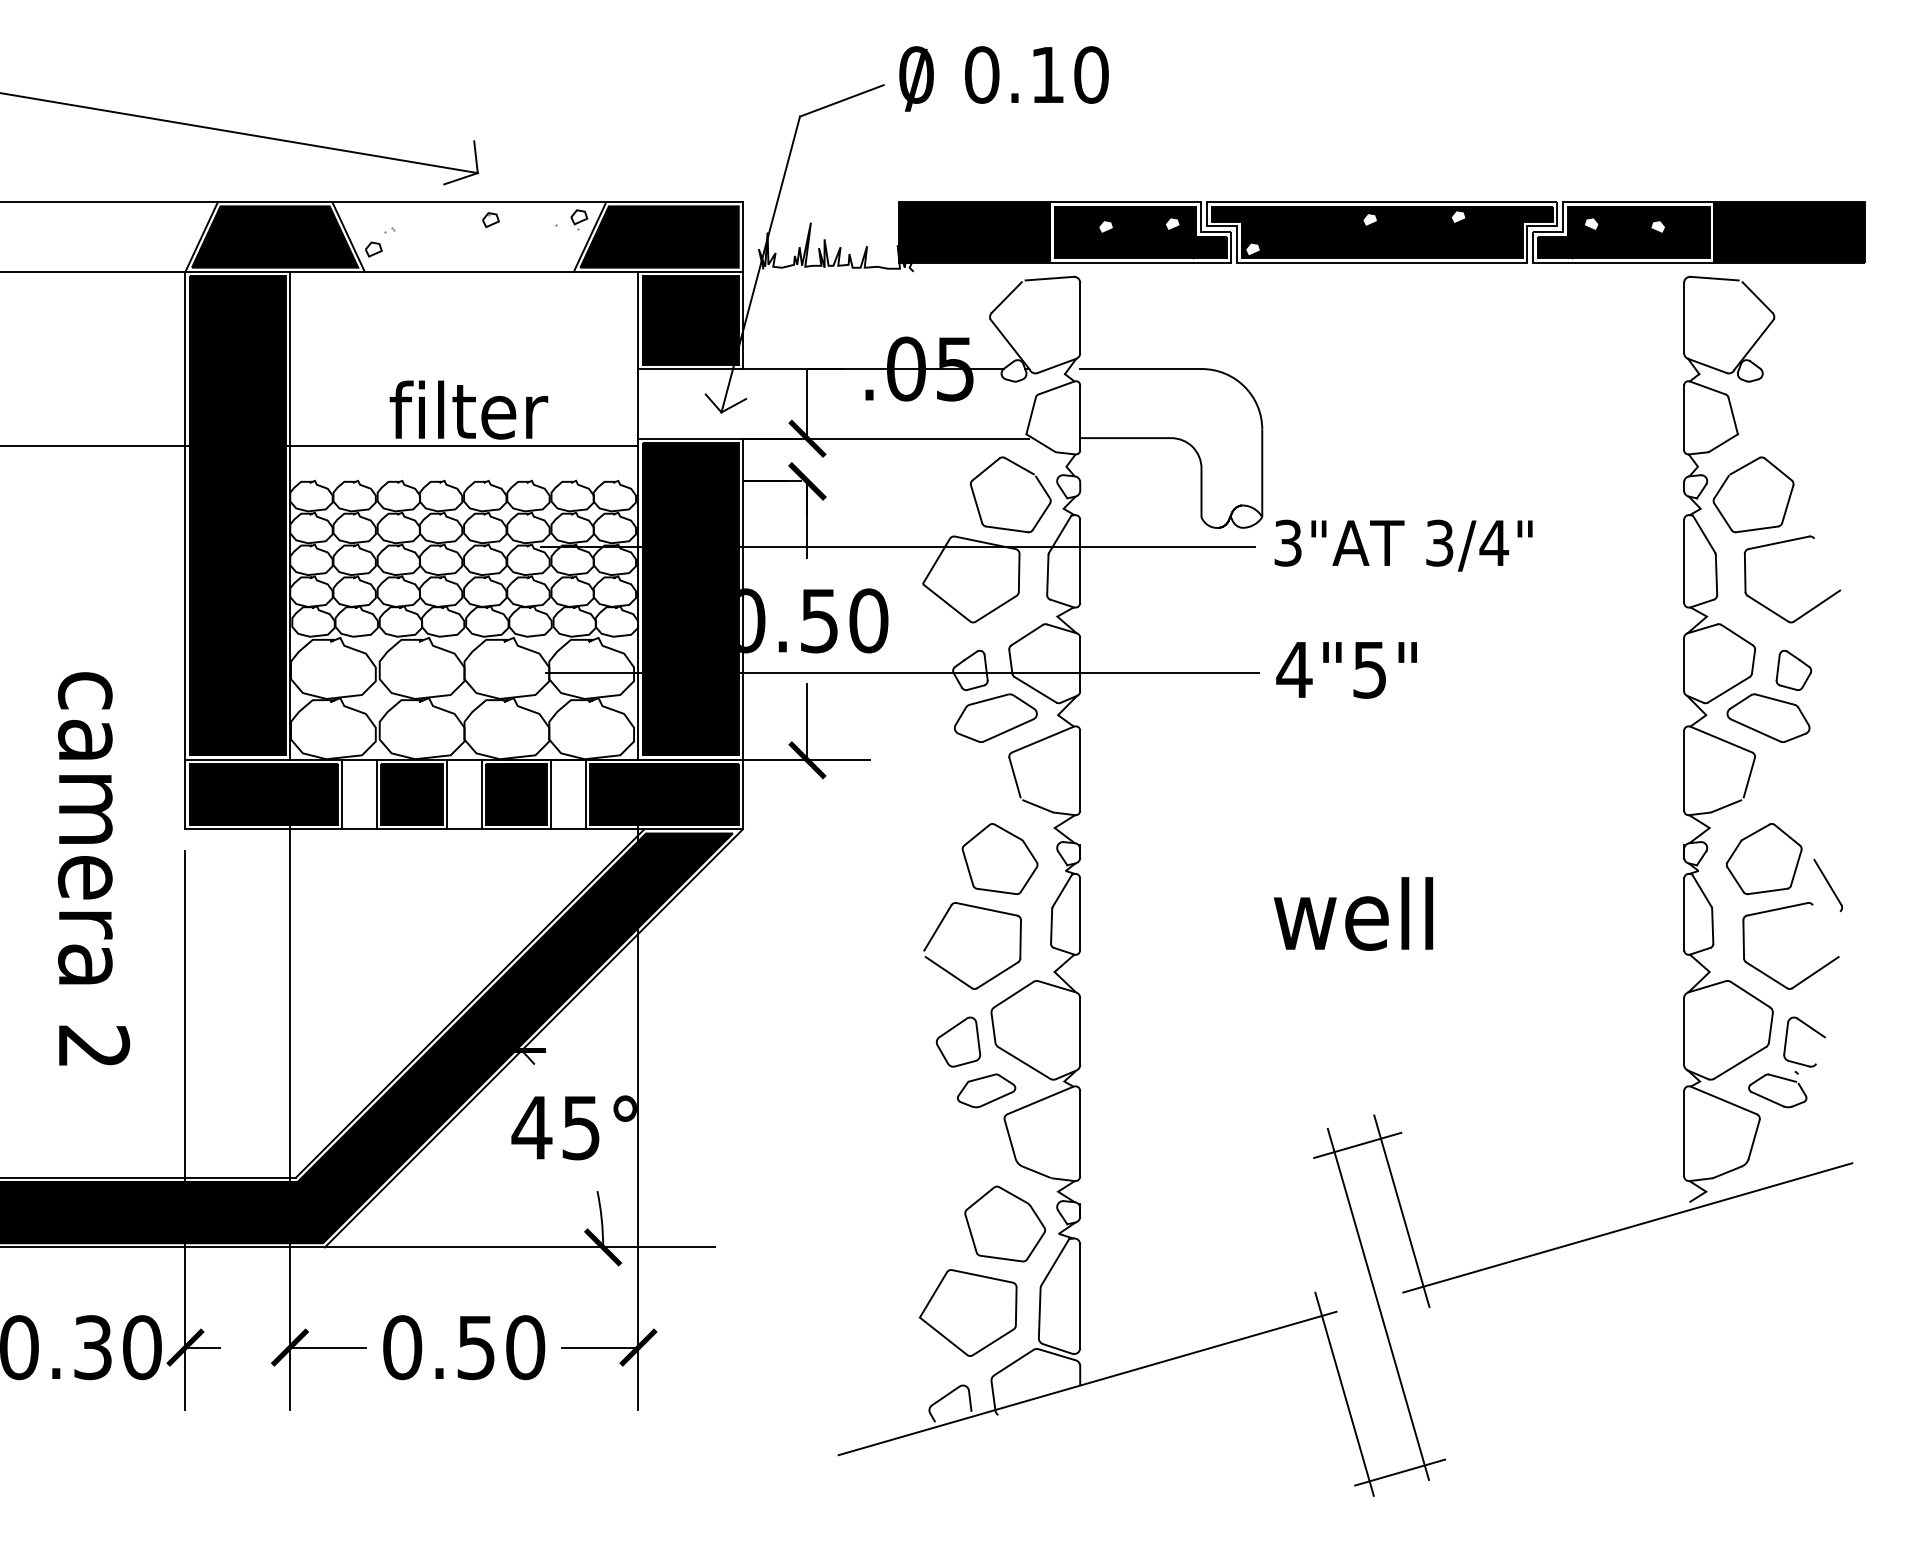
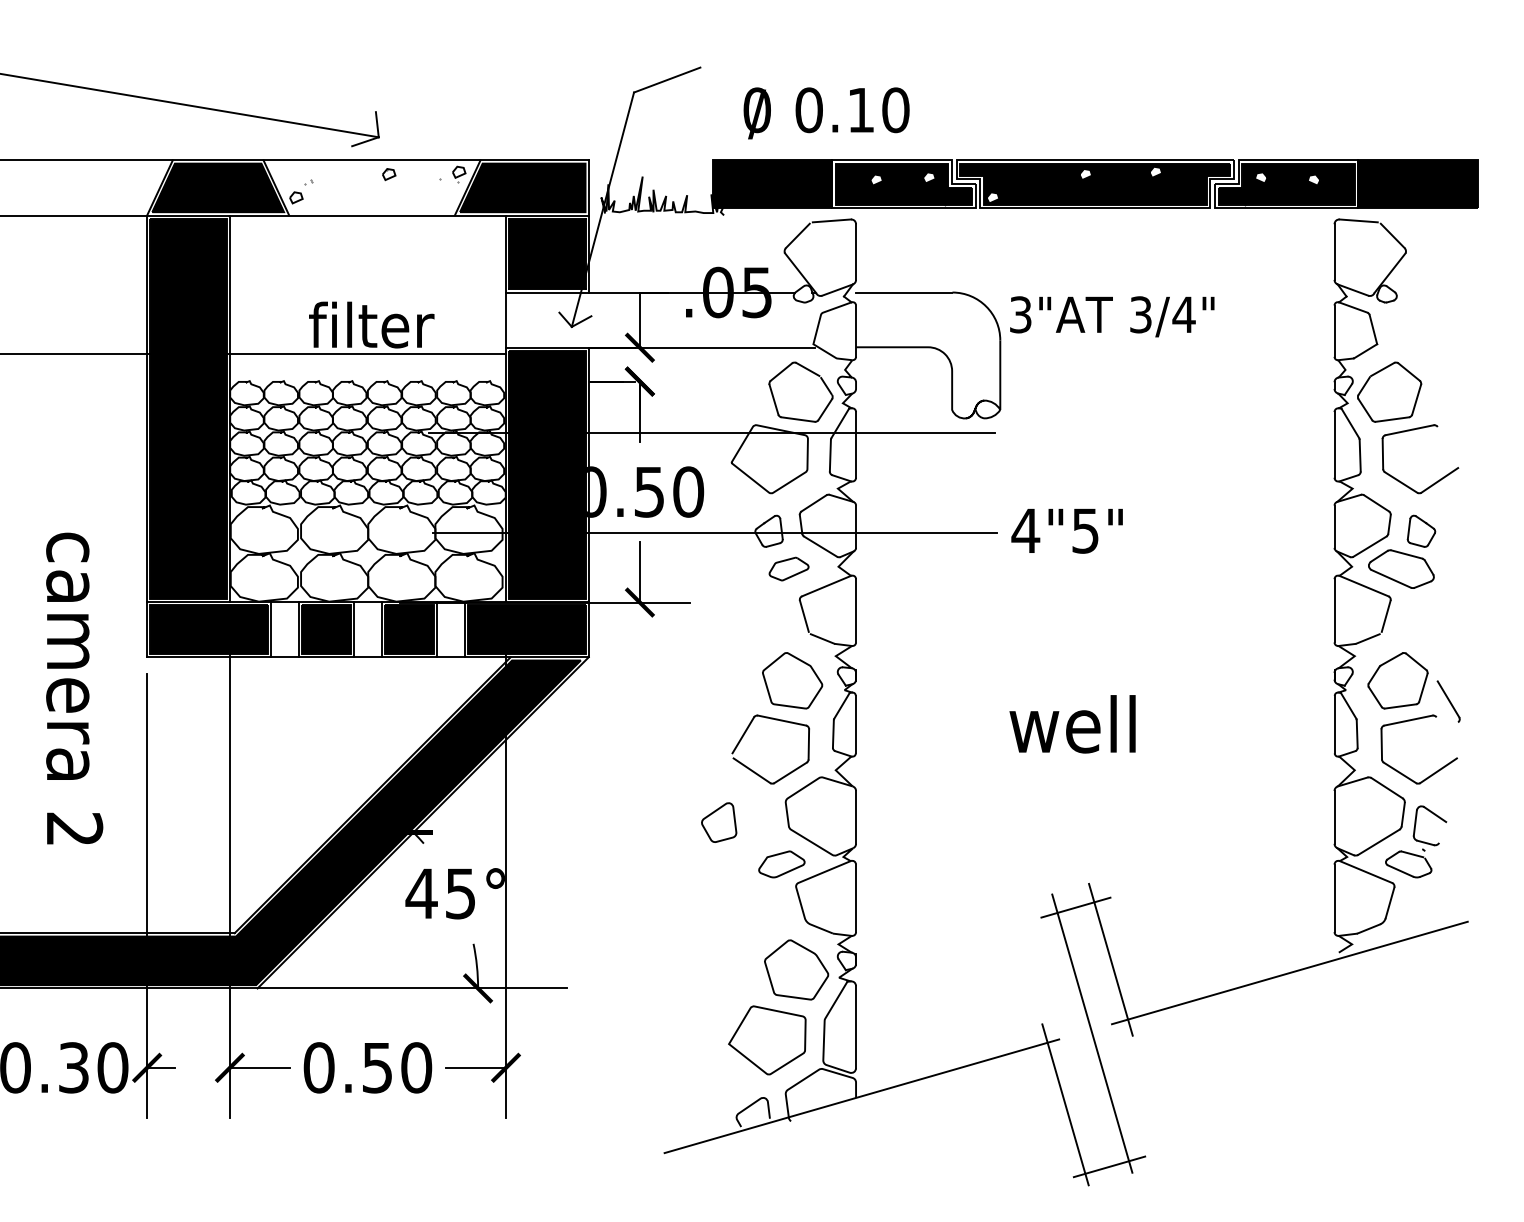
text: (1003, 78) -> (826, 113), moved
text: (1403, 545) -> (1112, 316), moved
part: (995, 717) -> (788, 568), size x0.6
part: (958, 1041) -> (719, 822), moved

